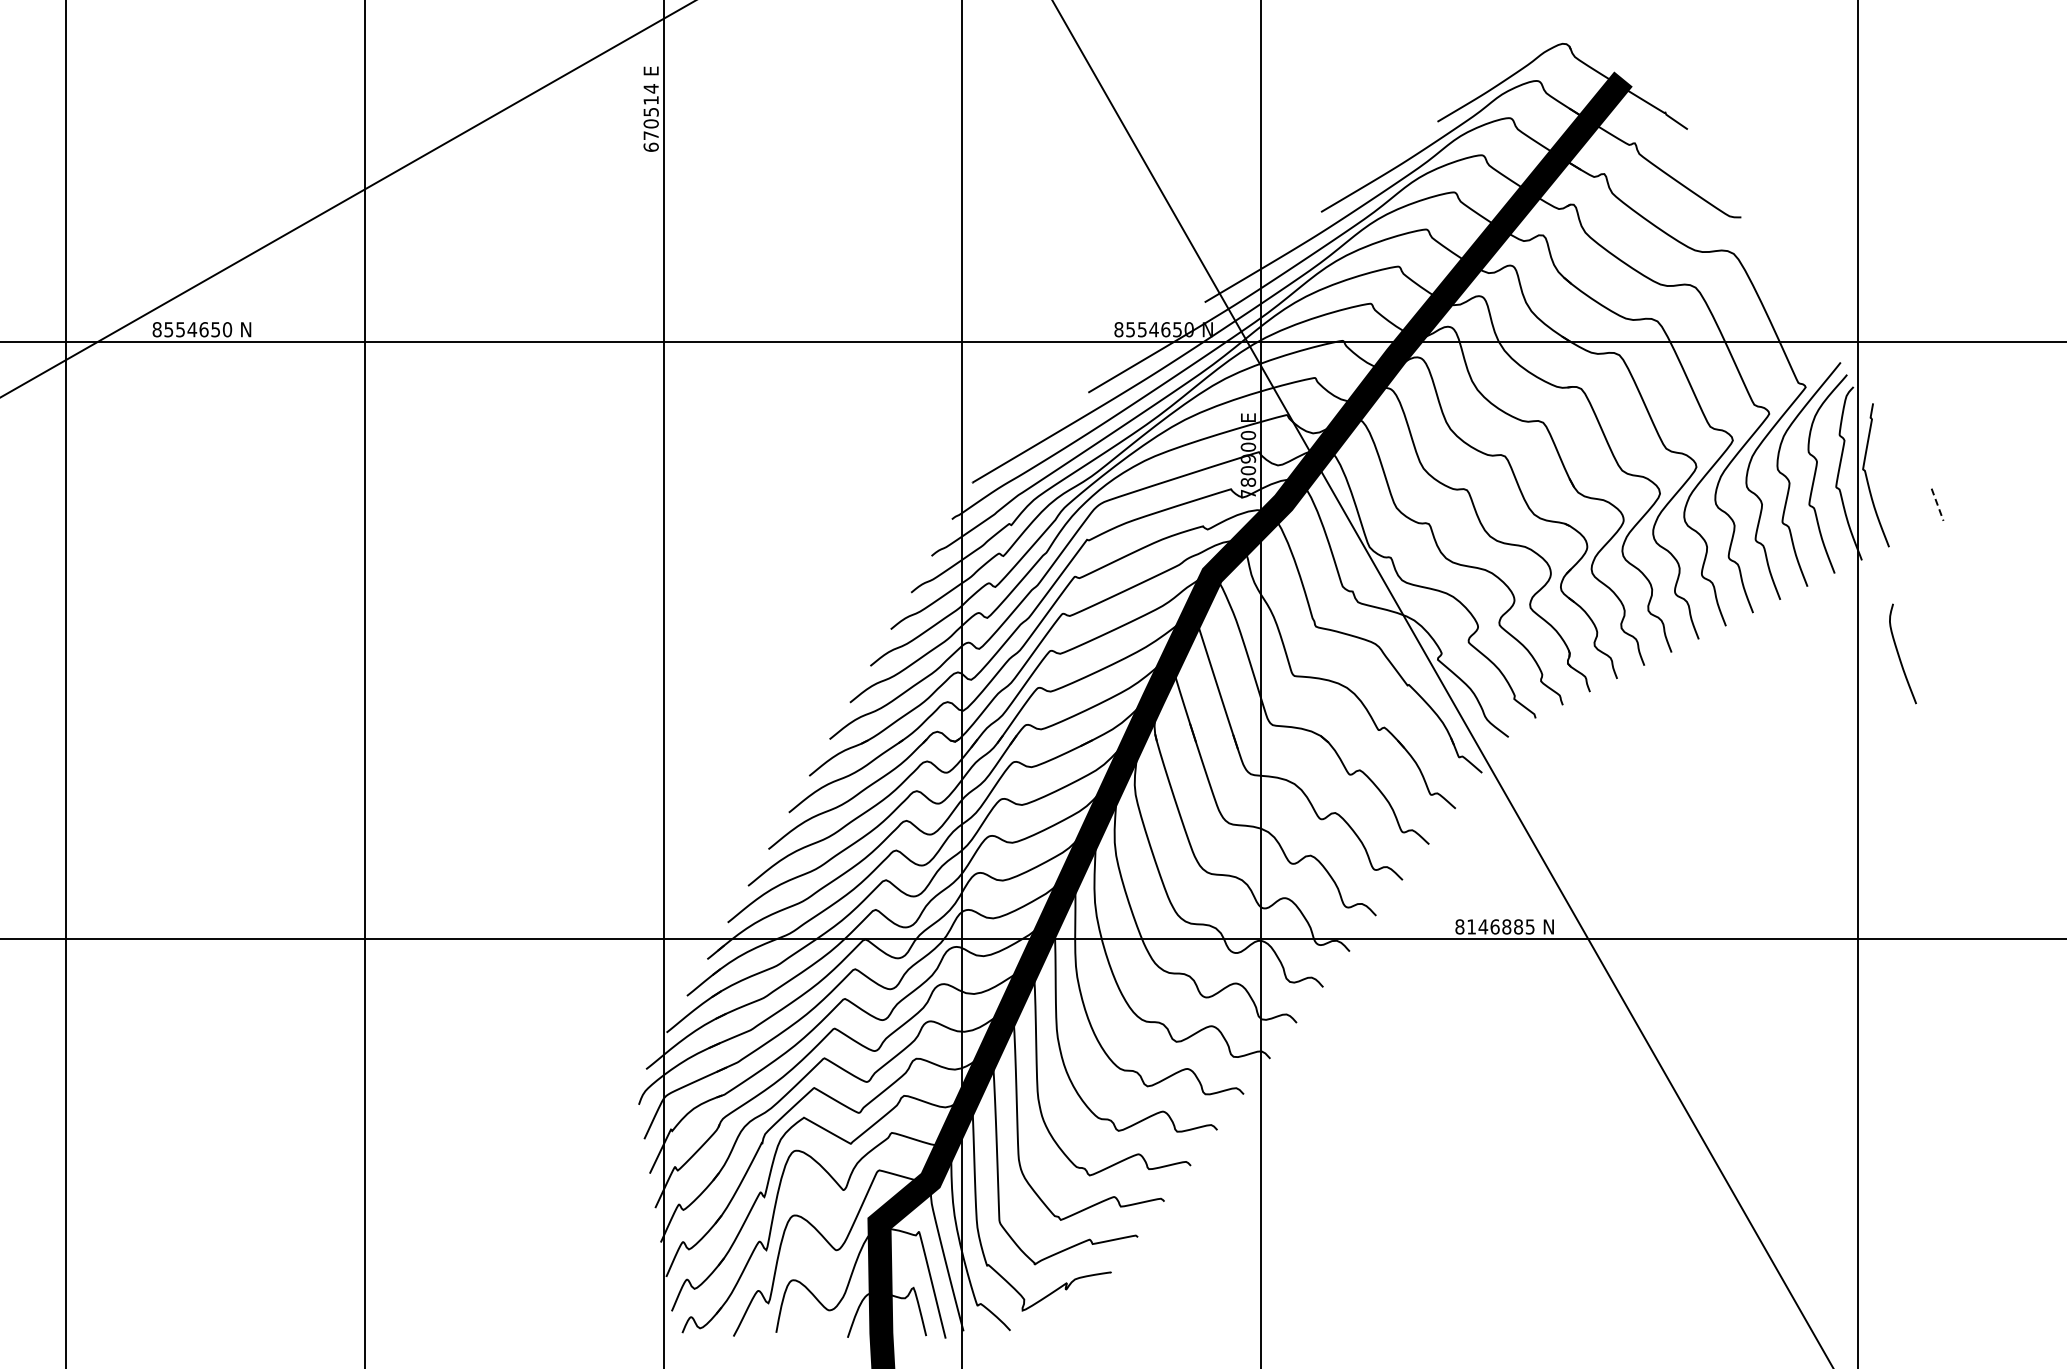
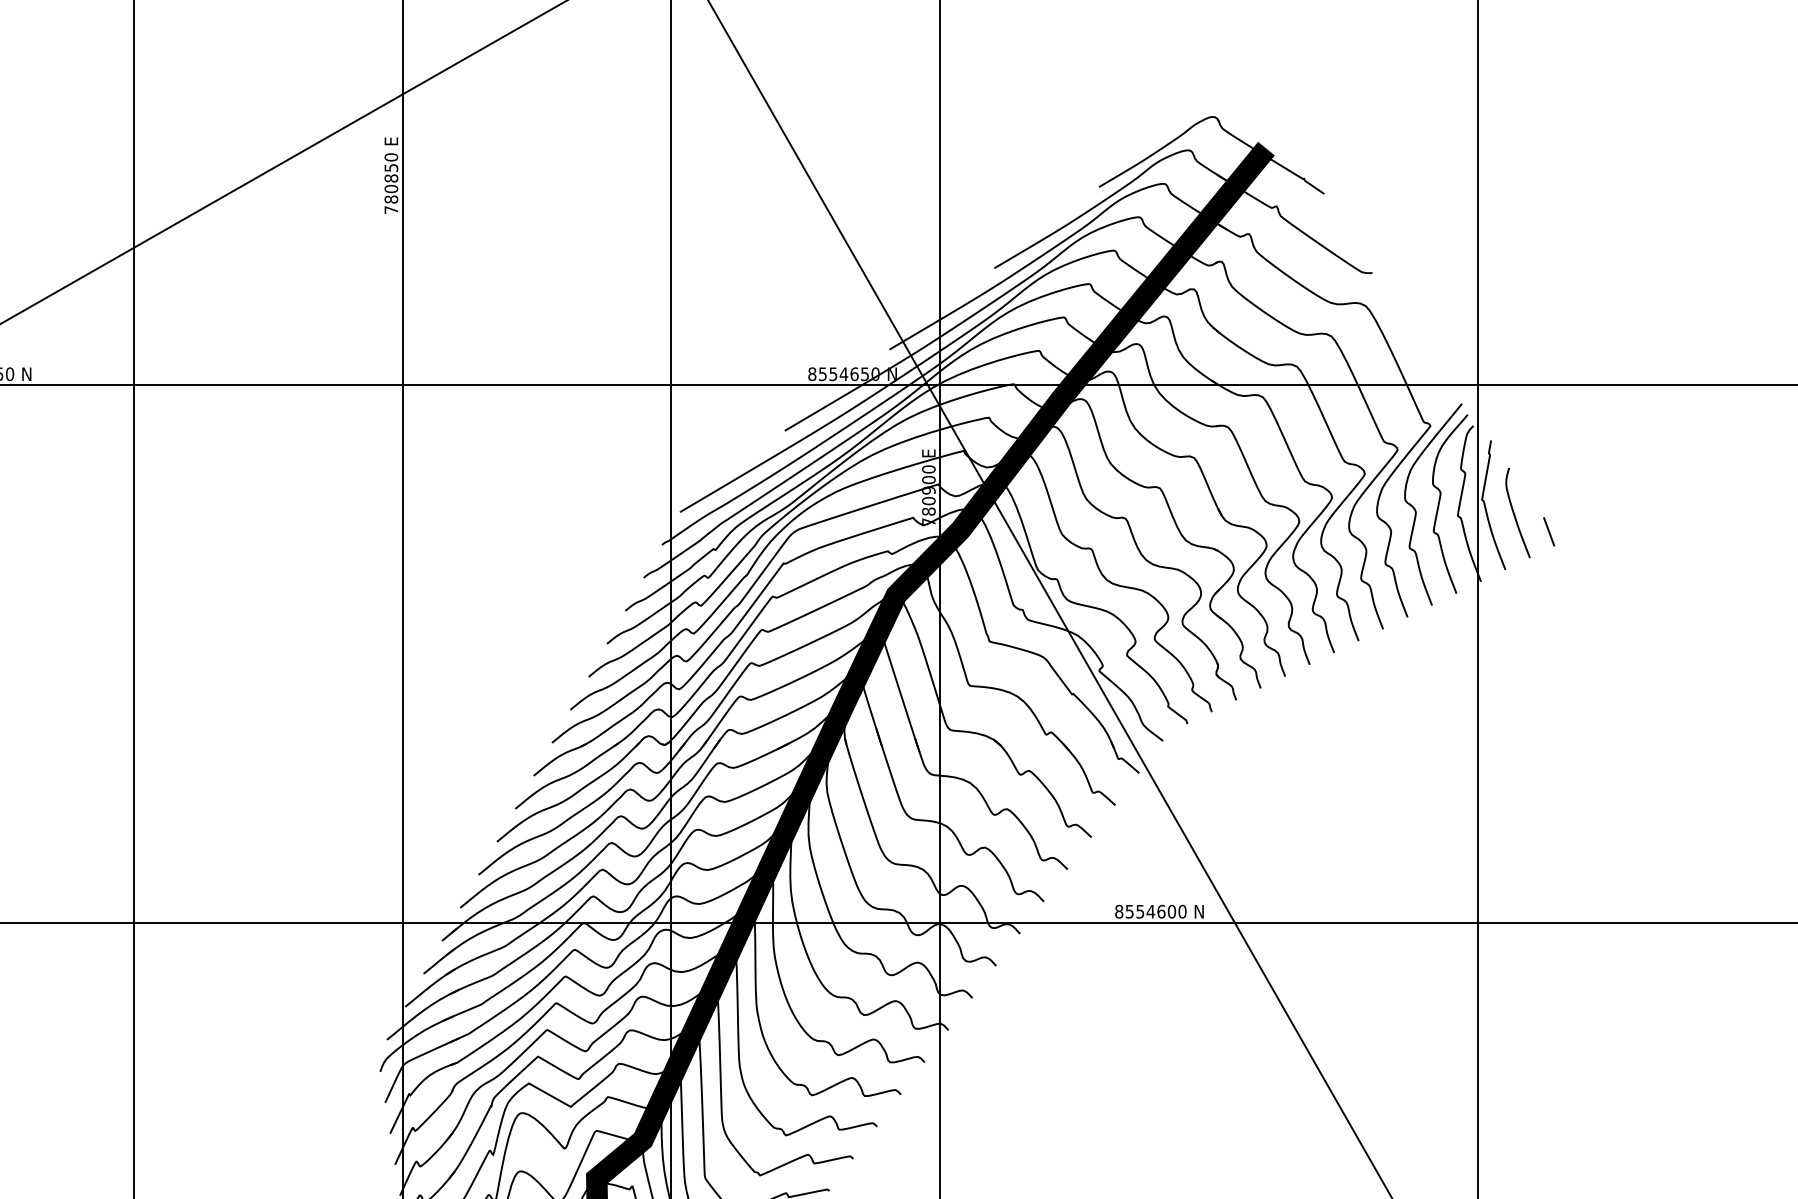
text: (650, 117) -> (390, 183), 670514 -> 780850
line: (1937, 505) -> (1549, 532), dashed -> solid
curve: (1899, 654) -> (1514, 513), moved
text: (1500, 926) -> (1155, 911), 8146885 -> 8554600

